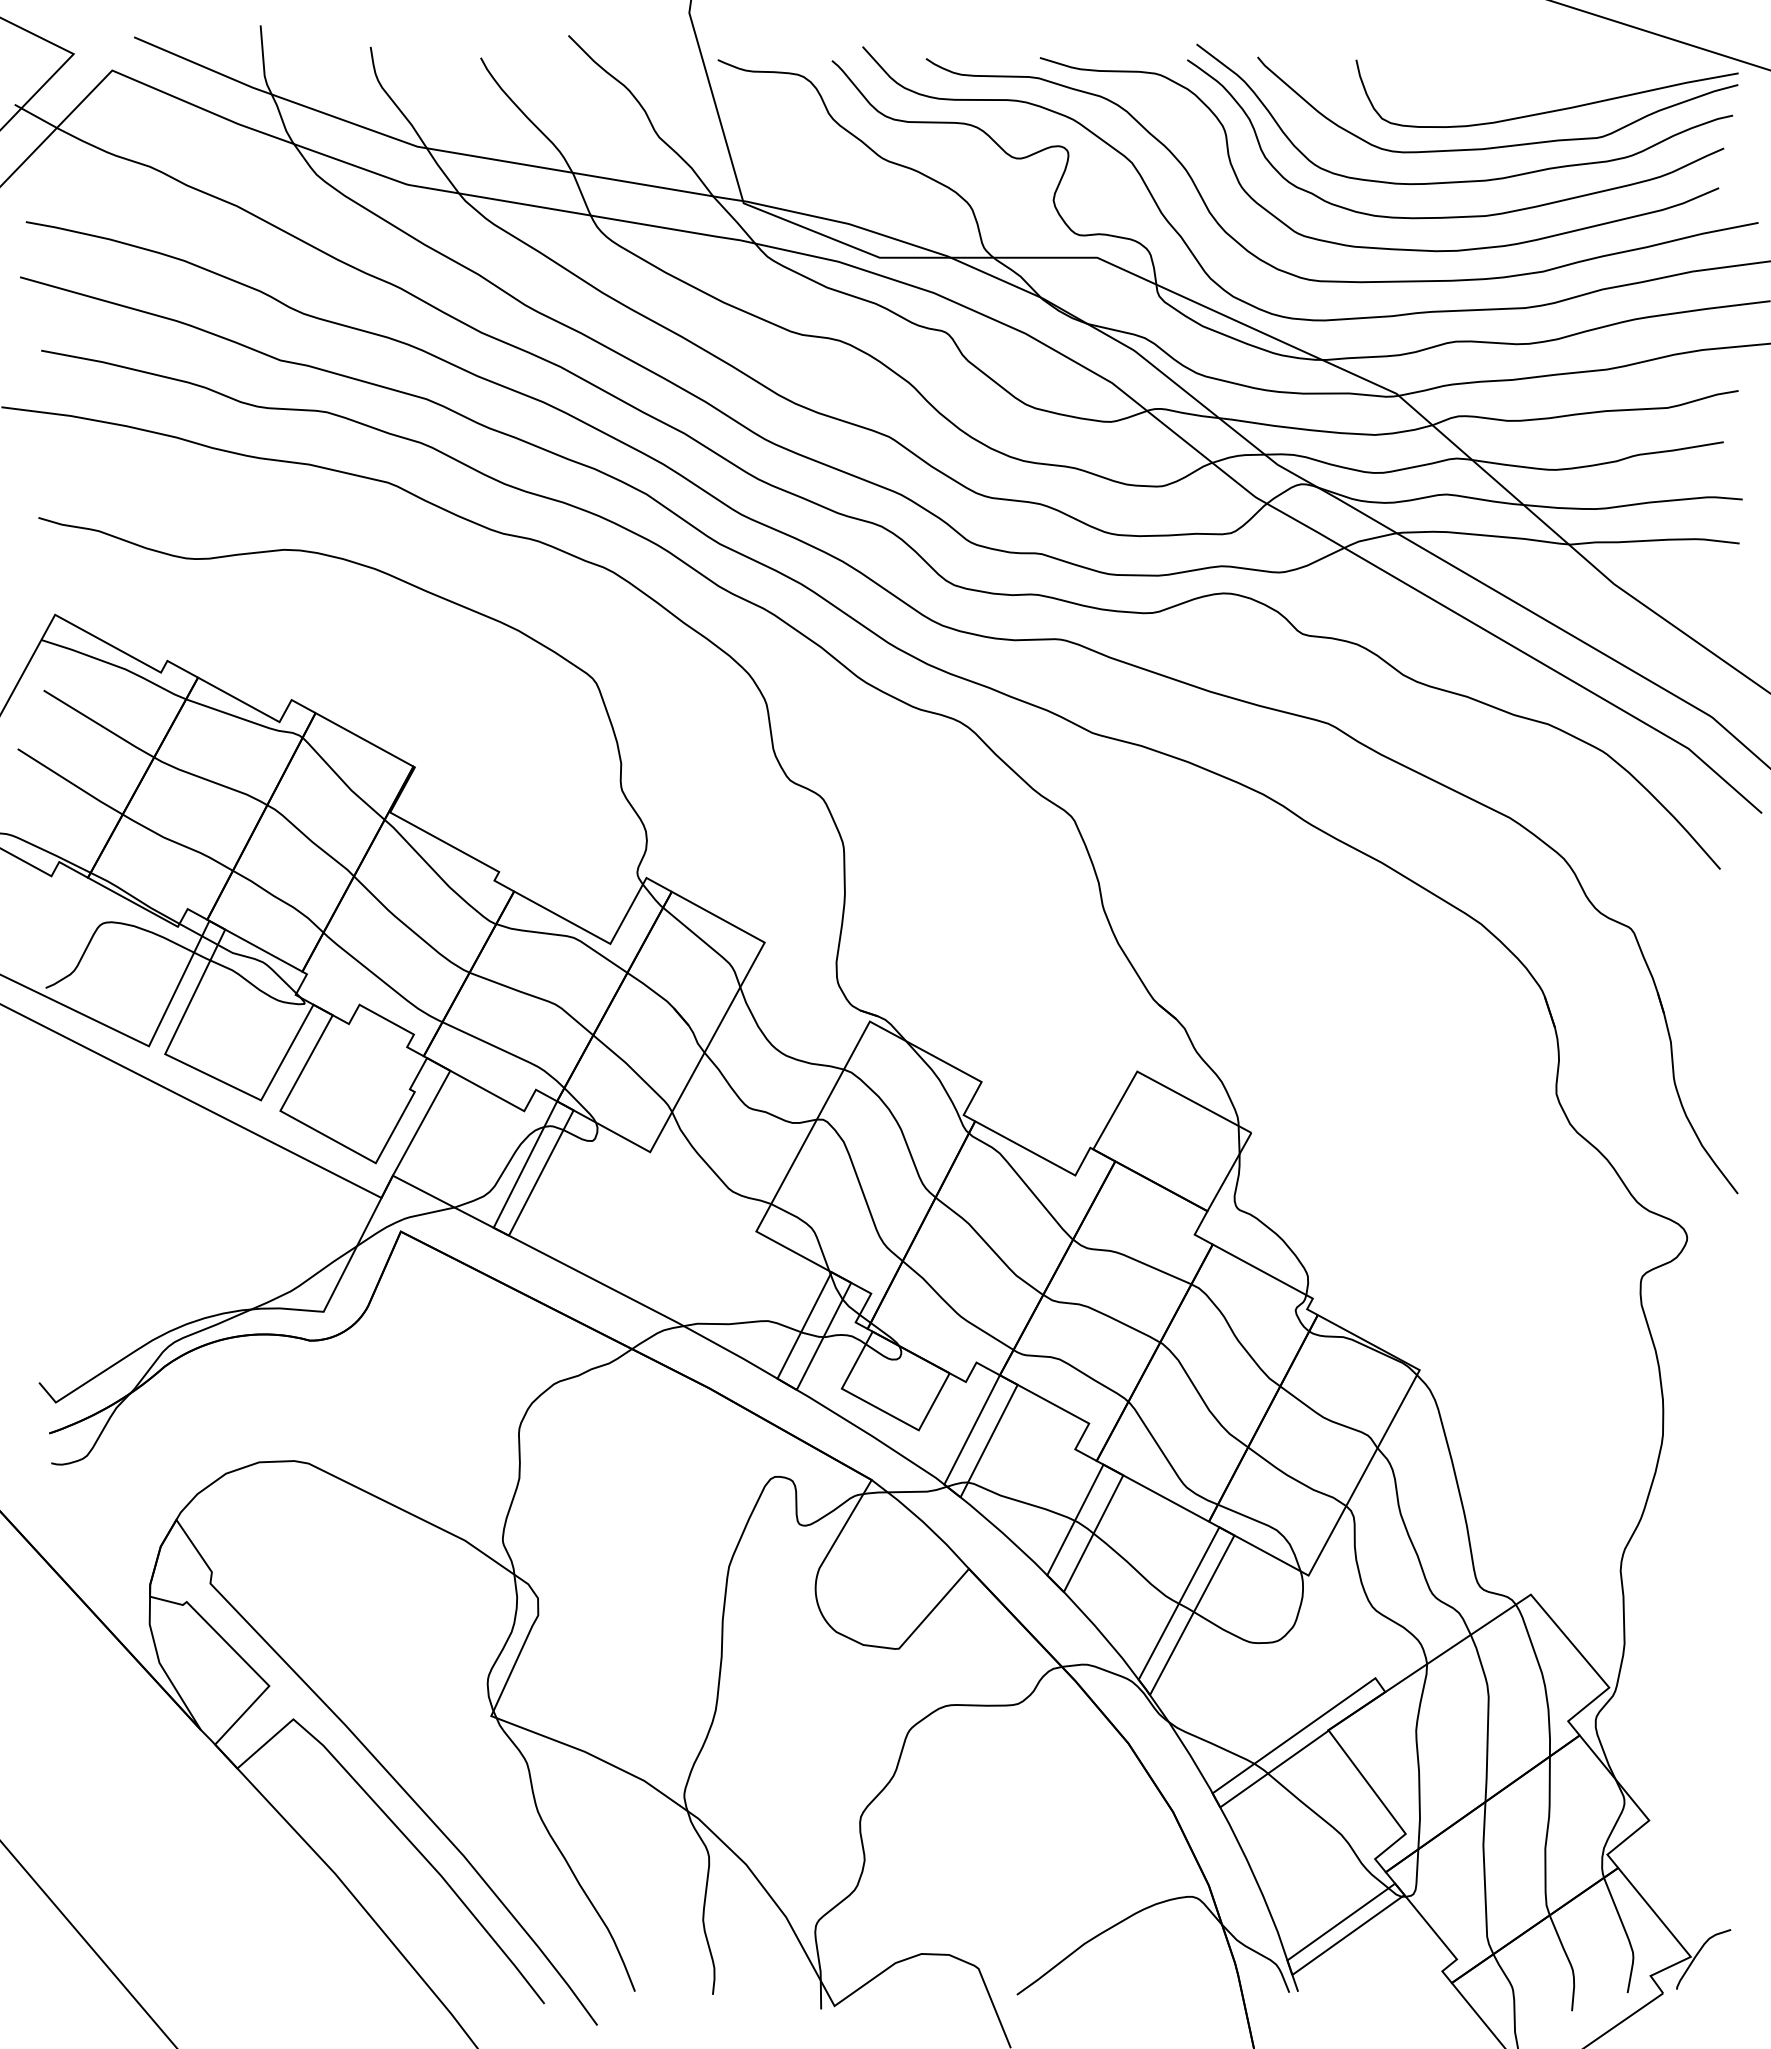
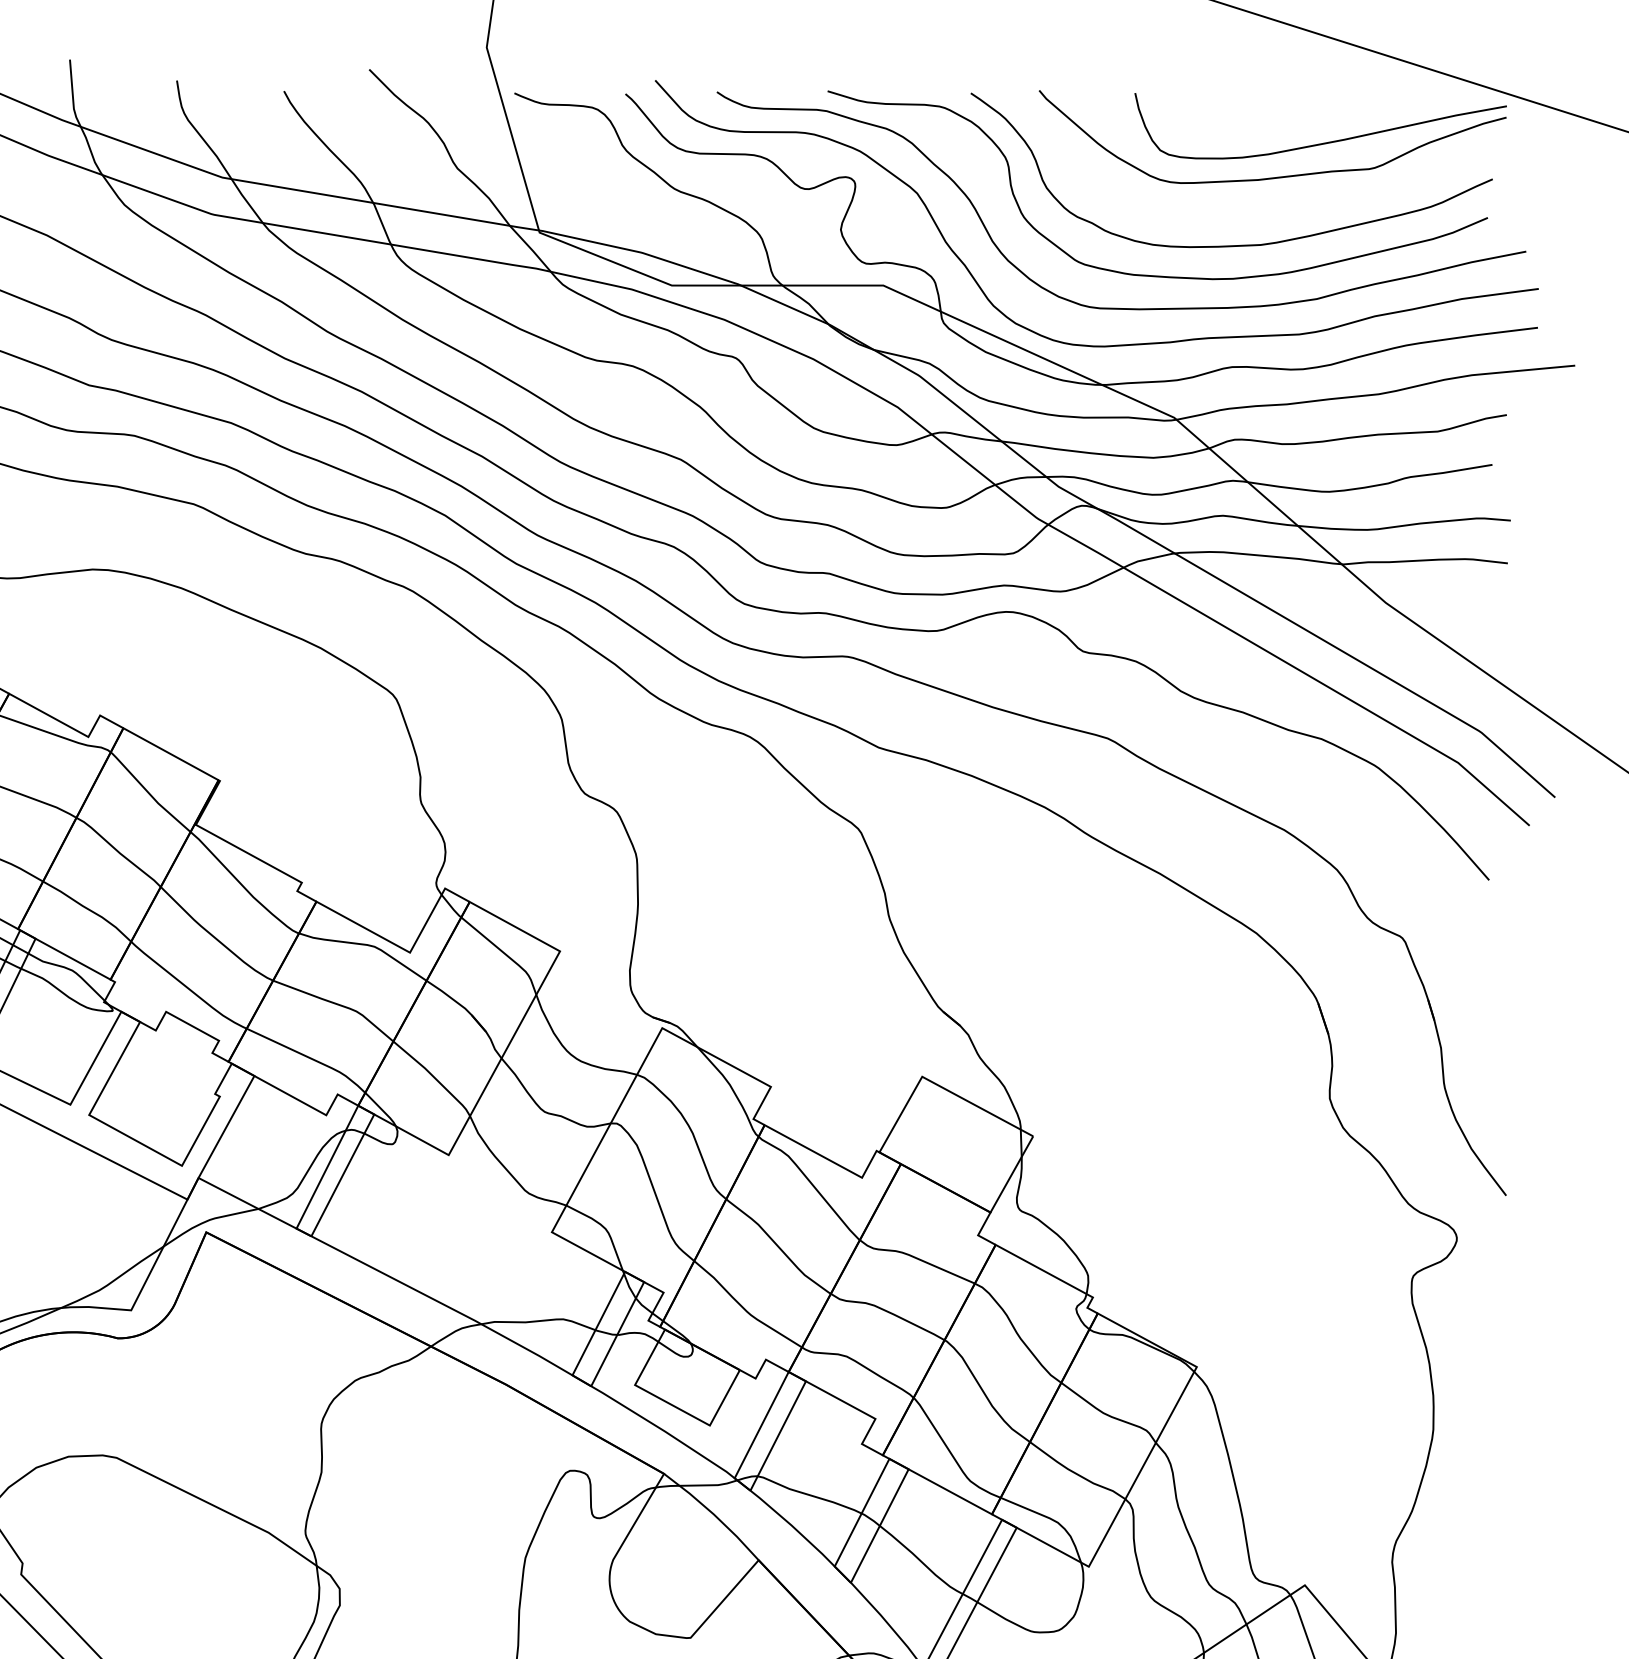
curve: (1464, 180) -> (1240, 210), removed

